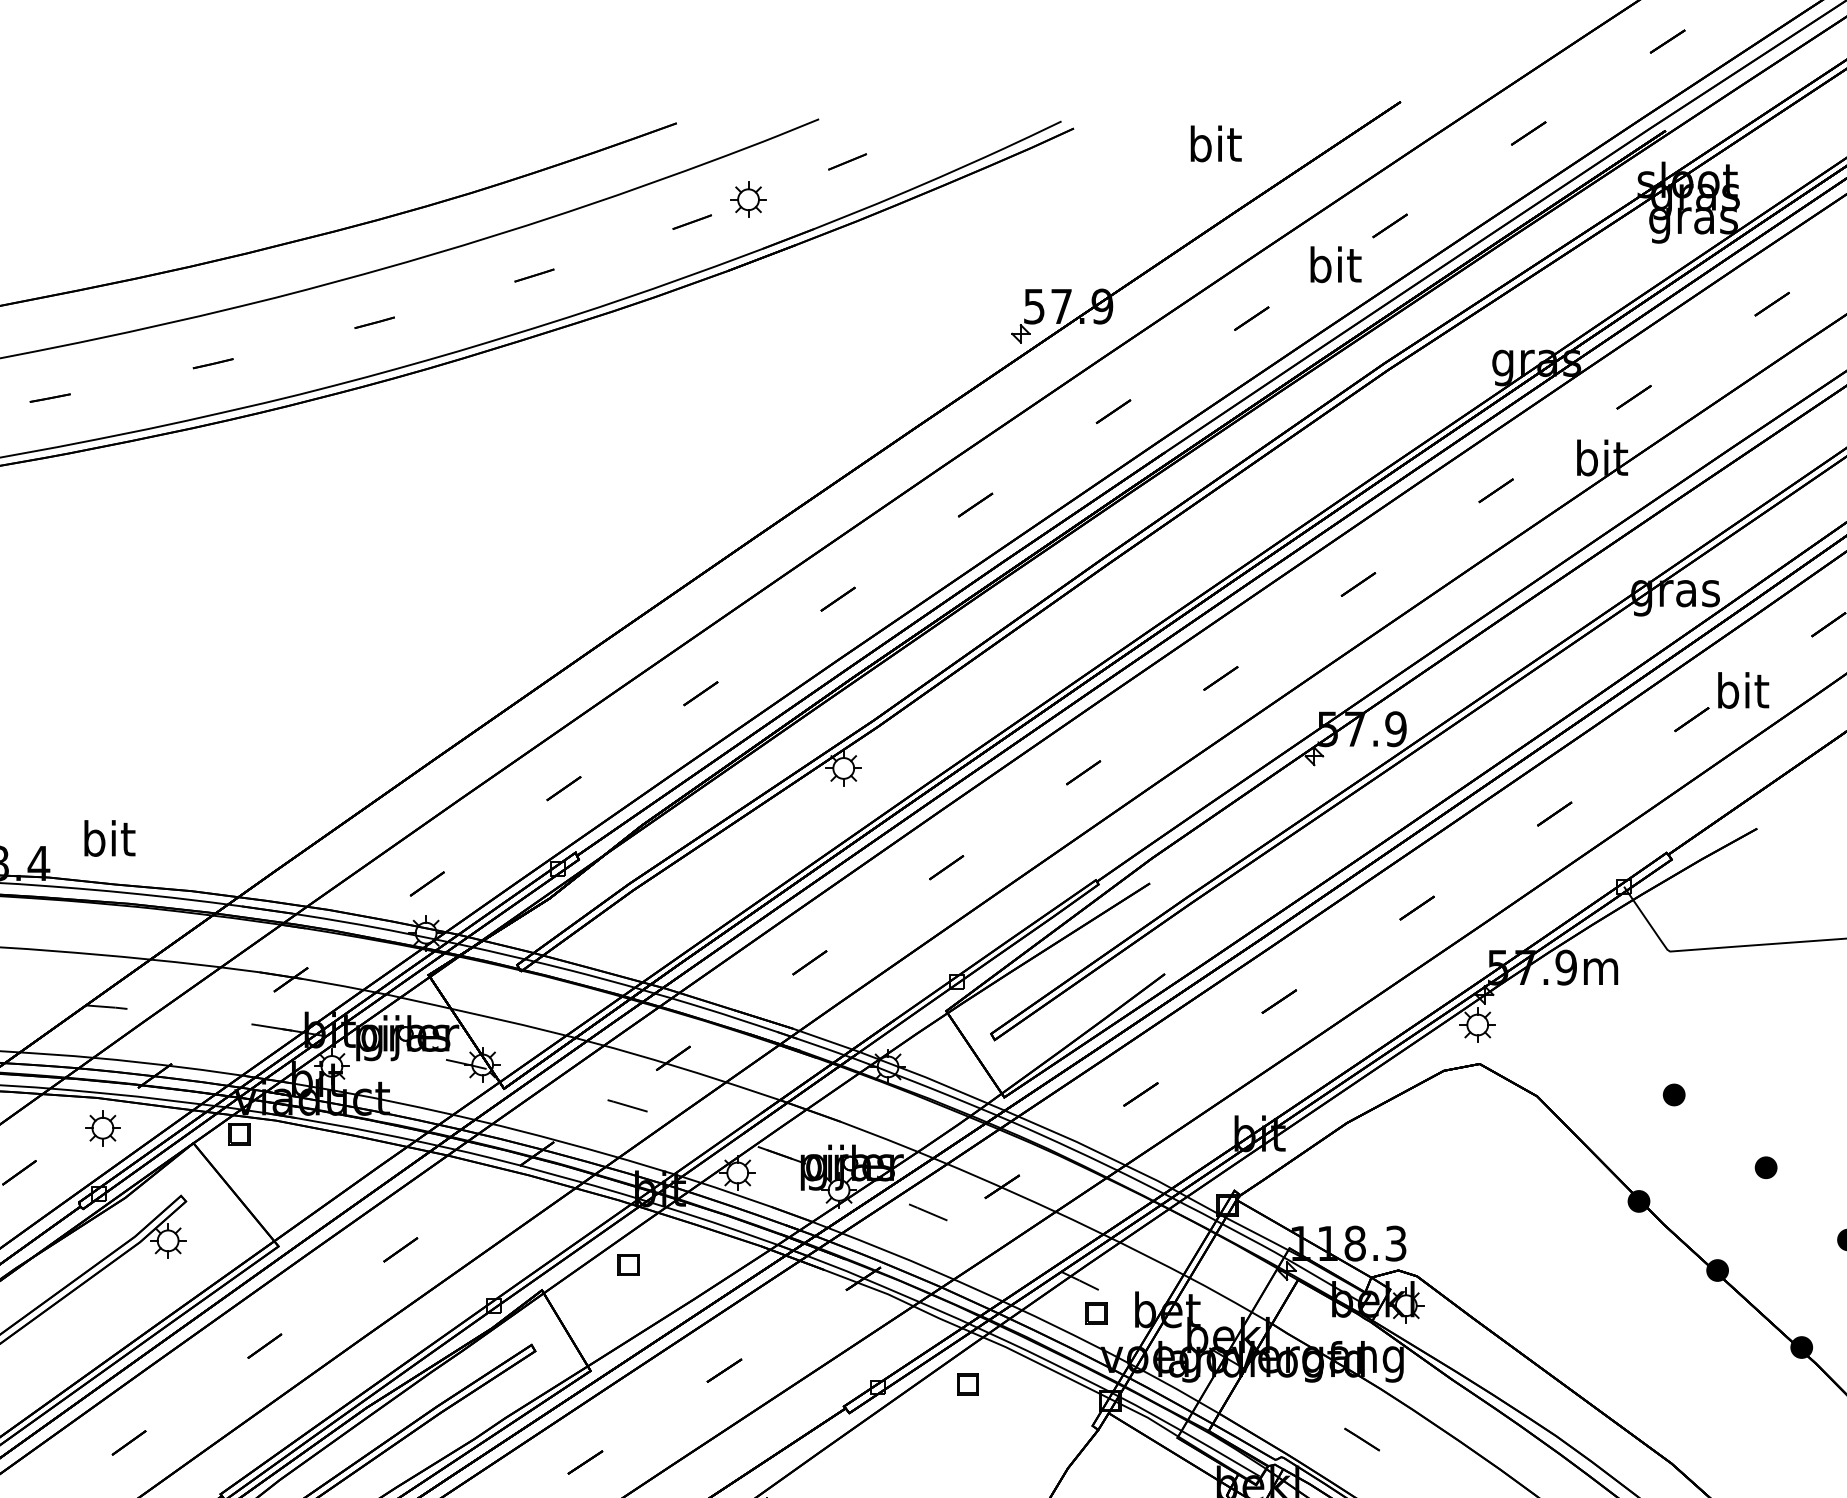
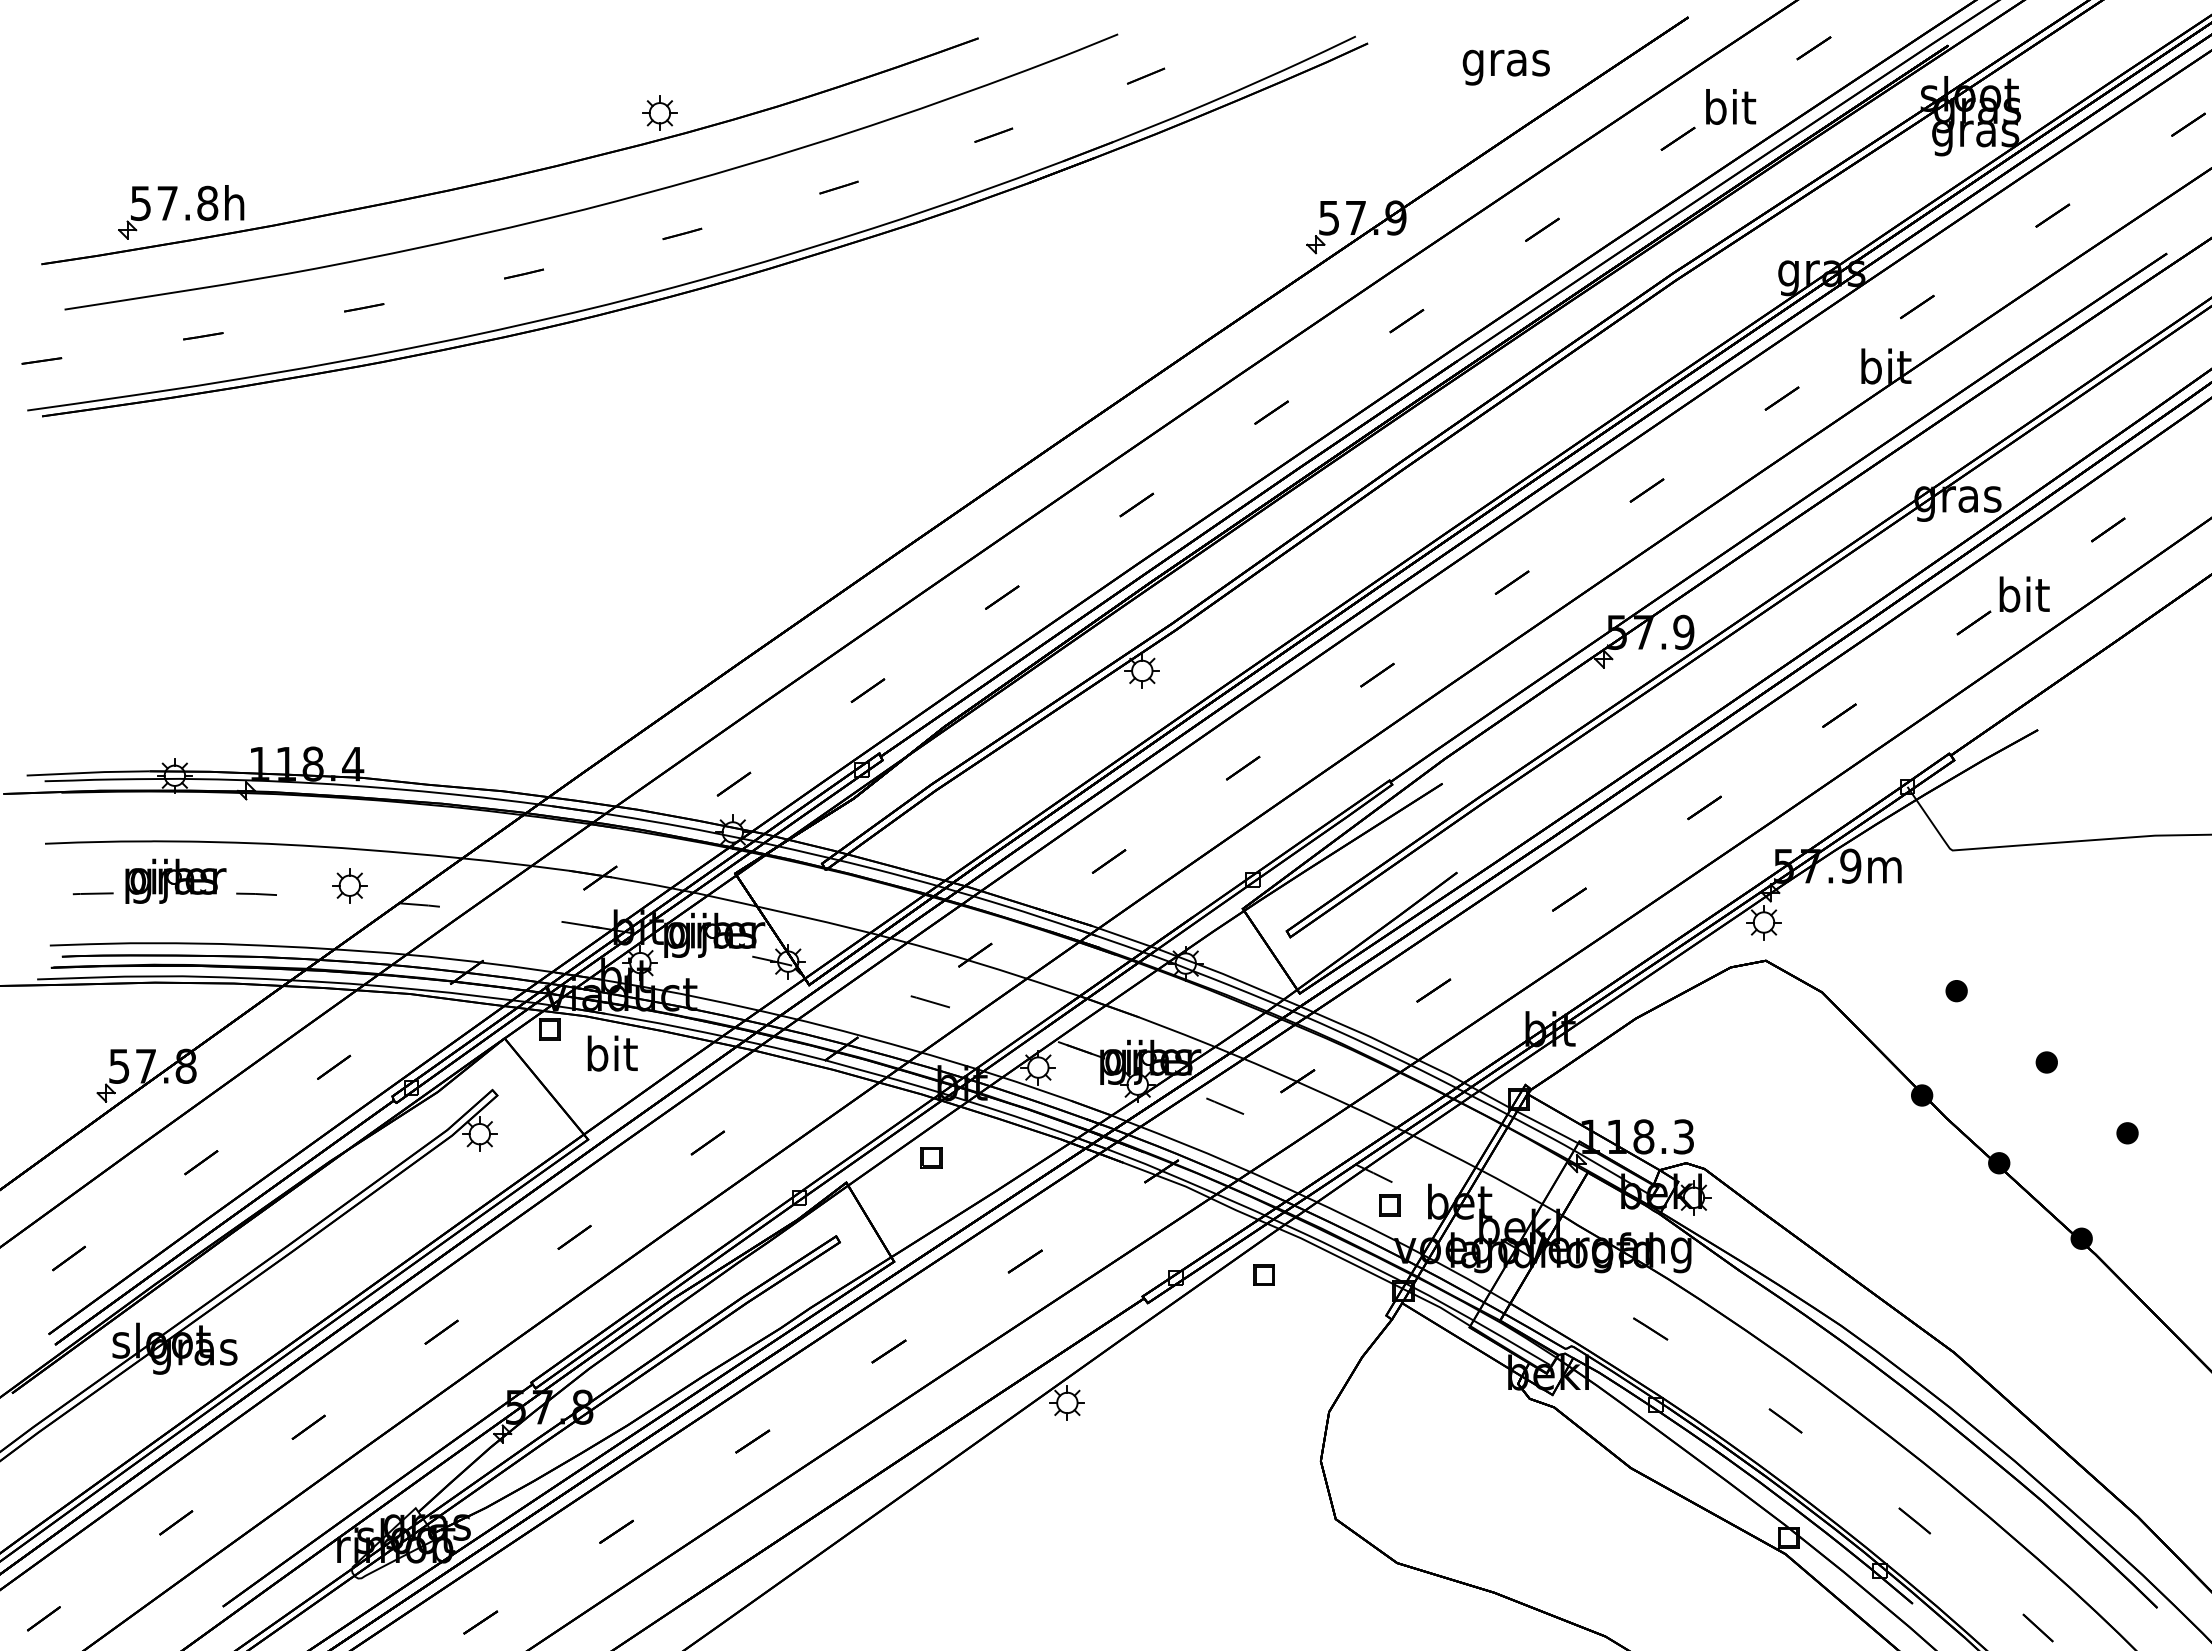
text: (1214, 147) -> (1505, 62), bit -> gras
part: (748, 198) -> (659, 112), moved
text: (1336, 264) -> (1731, 106), moved
text: (109, 838) -> (612, 1053), moved
part: (102, 1127) -> (349, 885), moved

